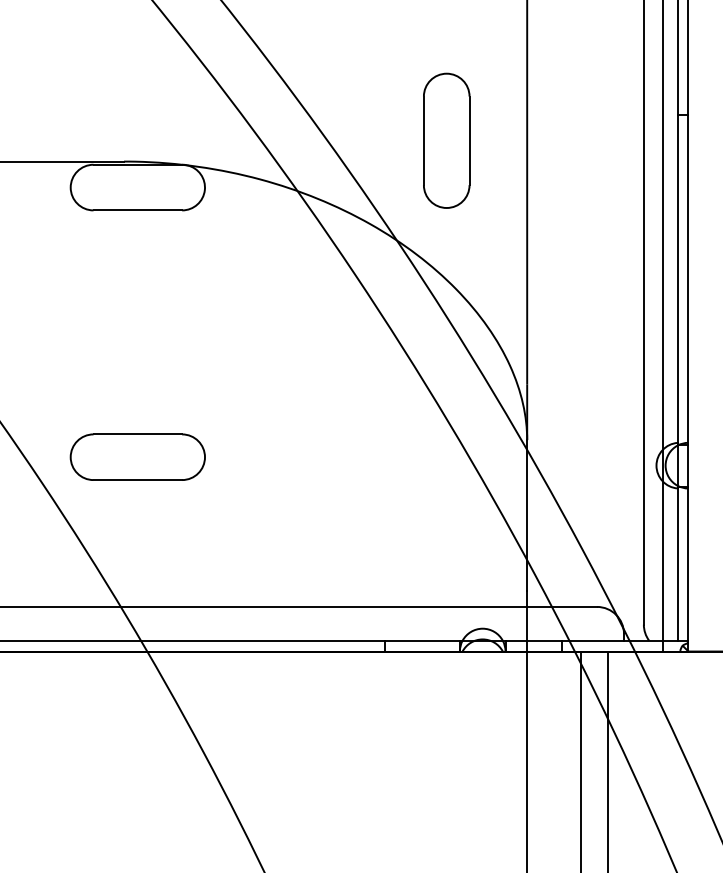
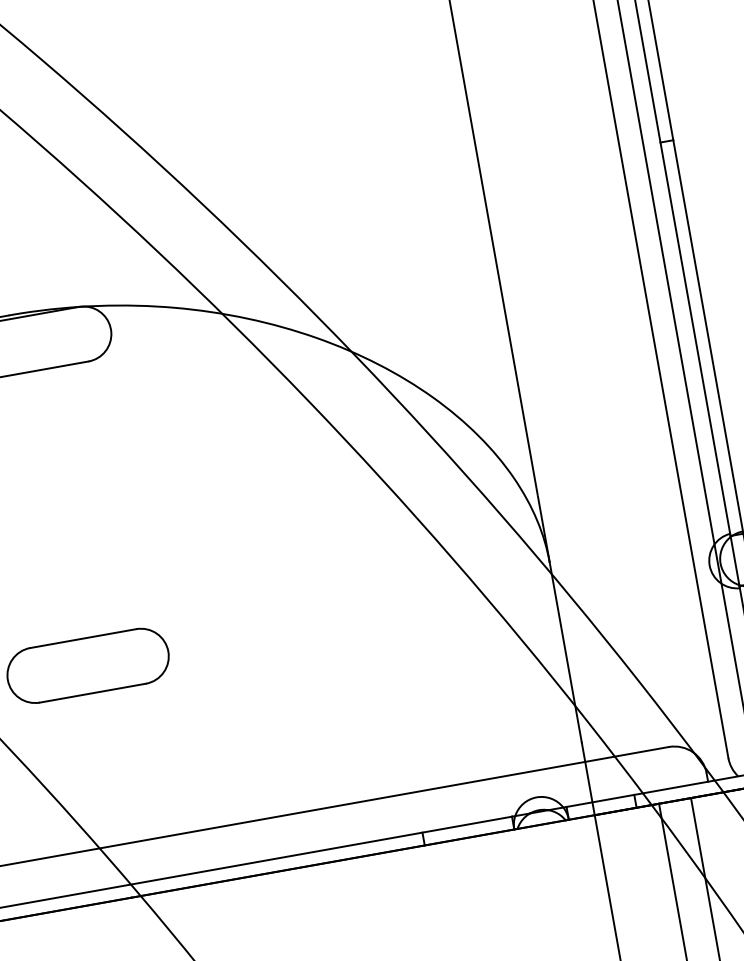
part: (446, 140) -> (389, 221), removed

